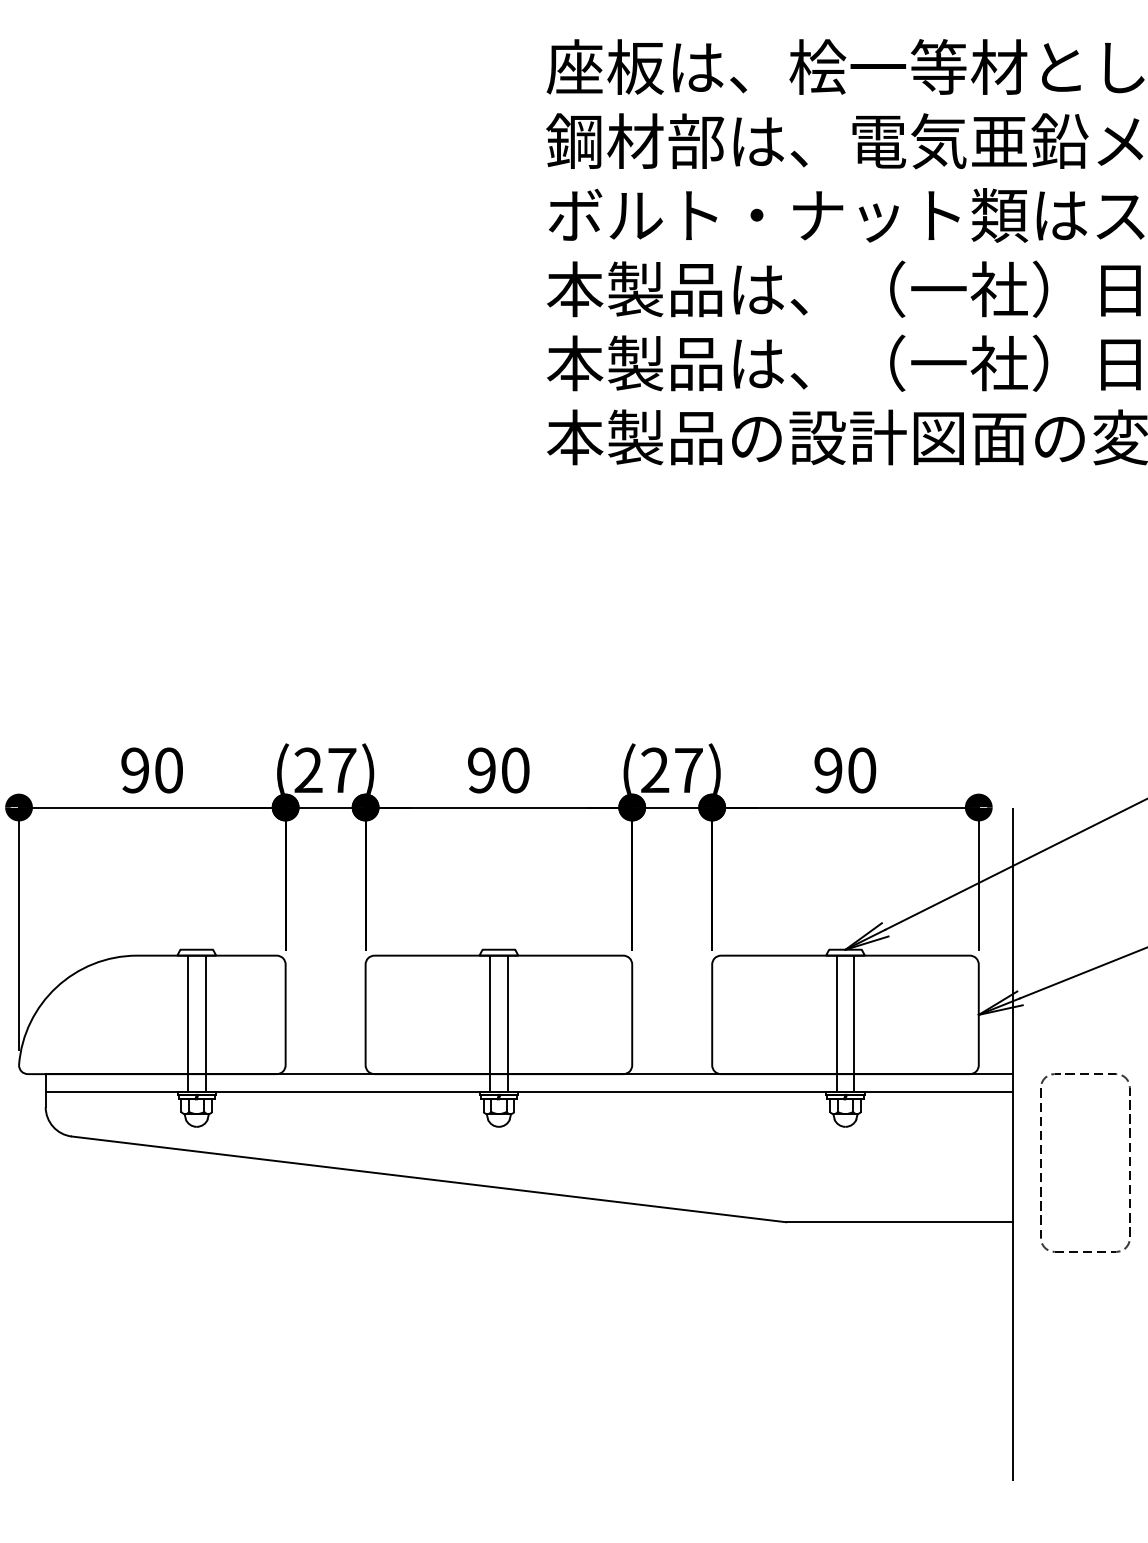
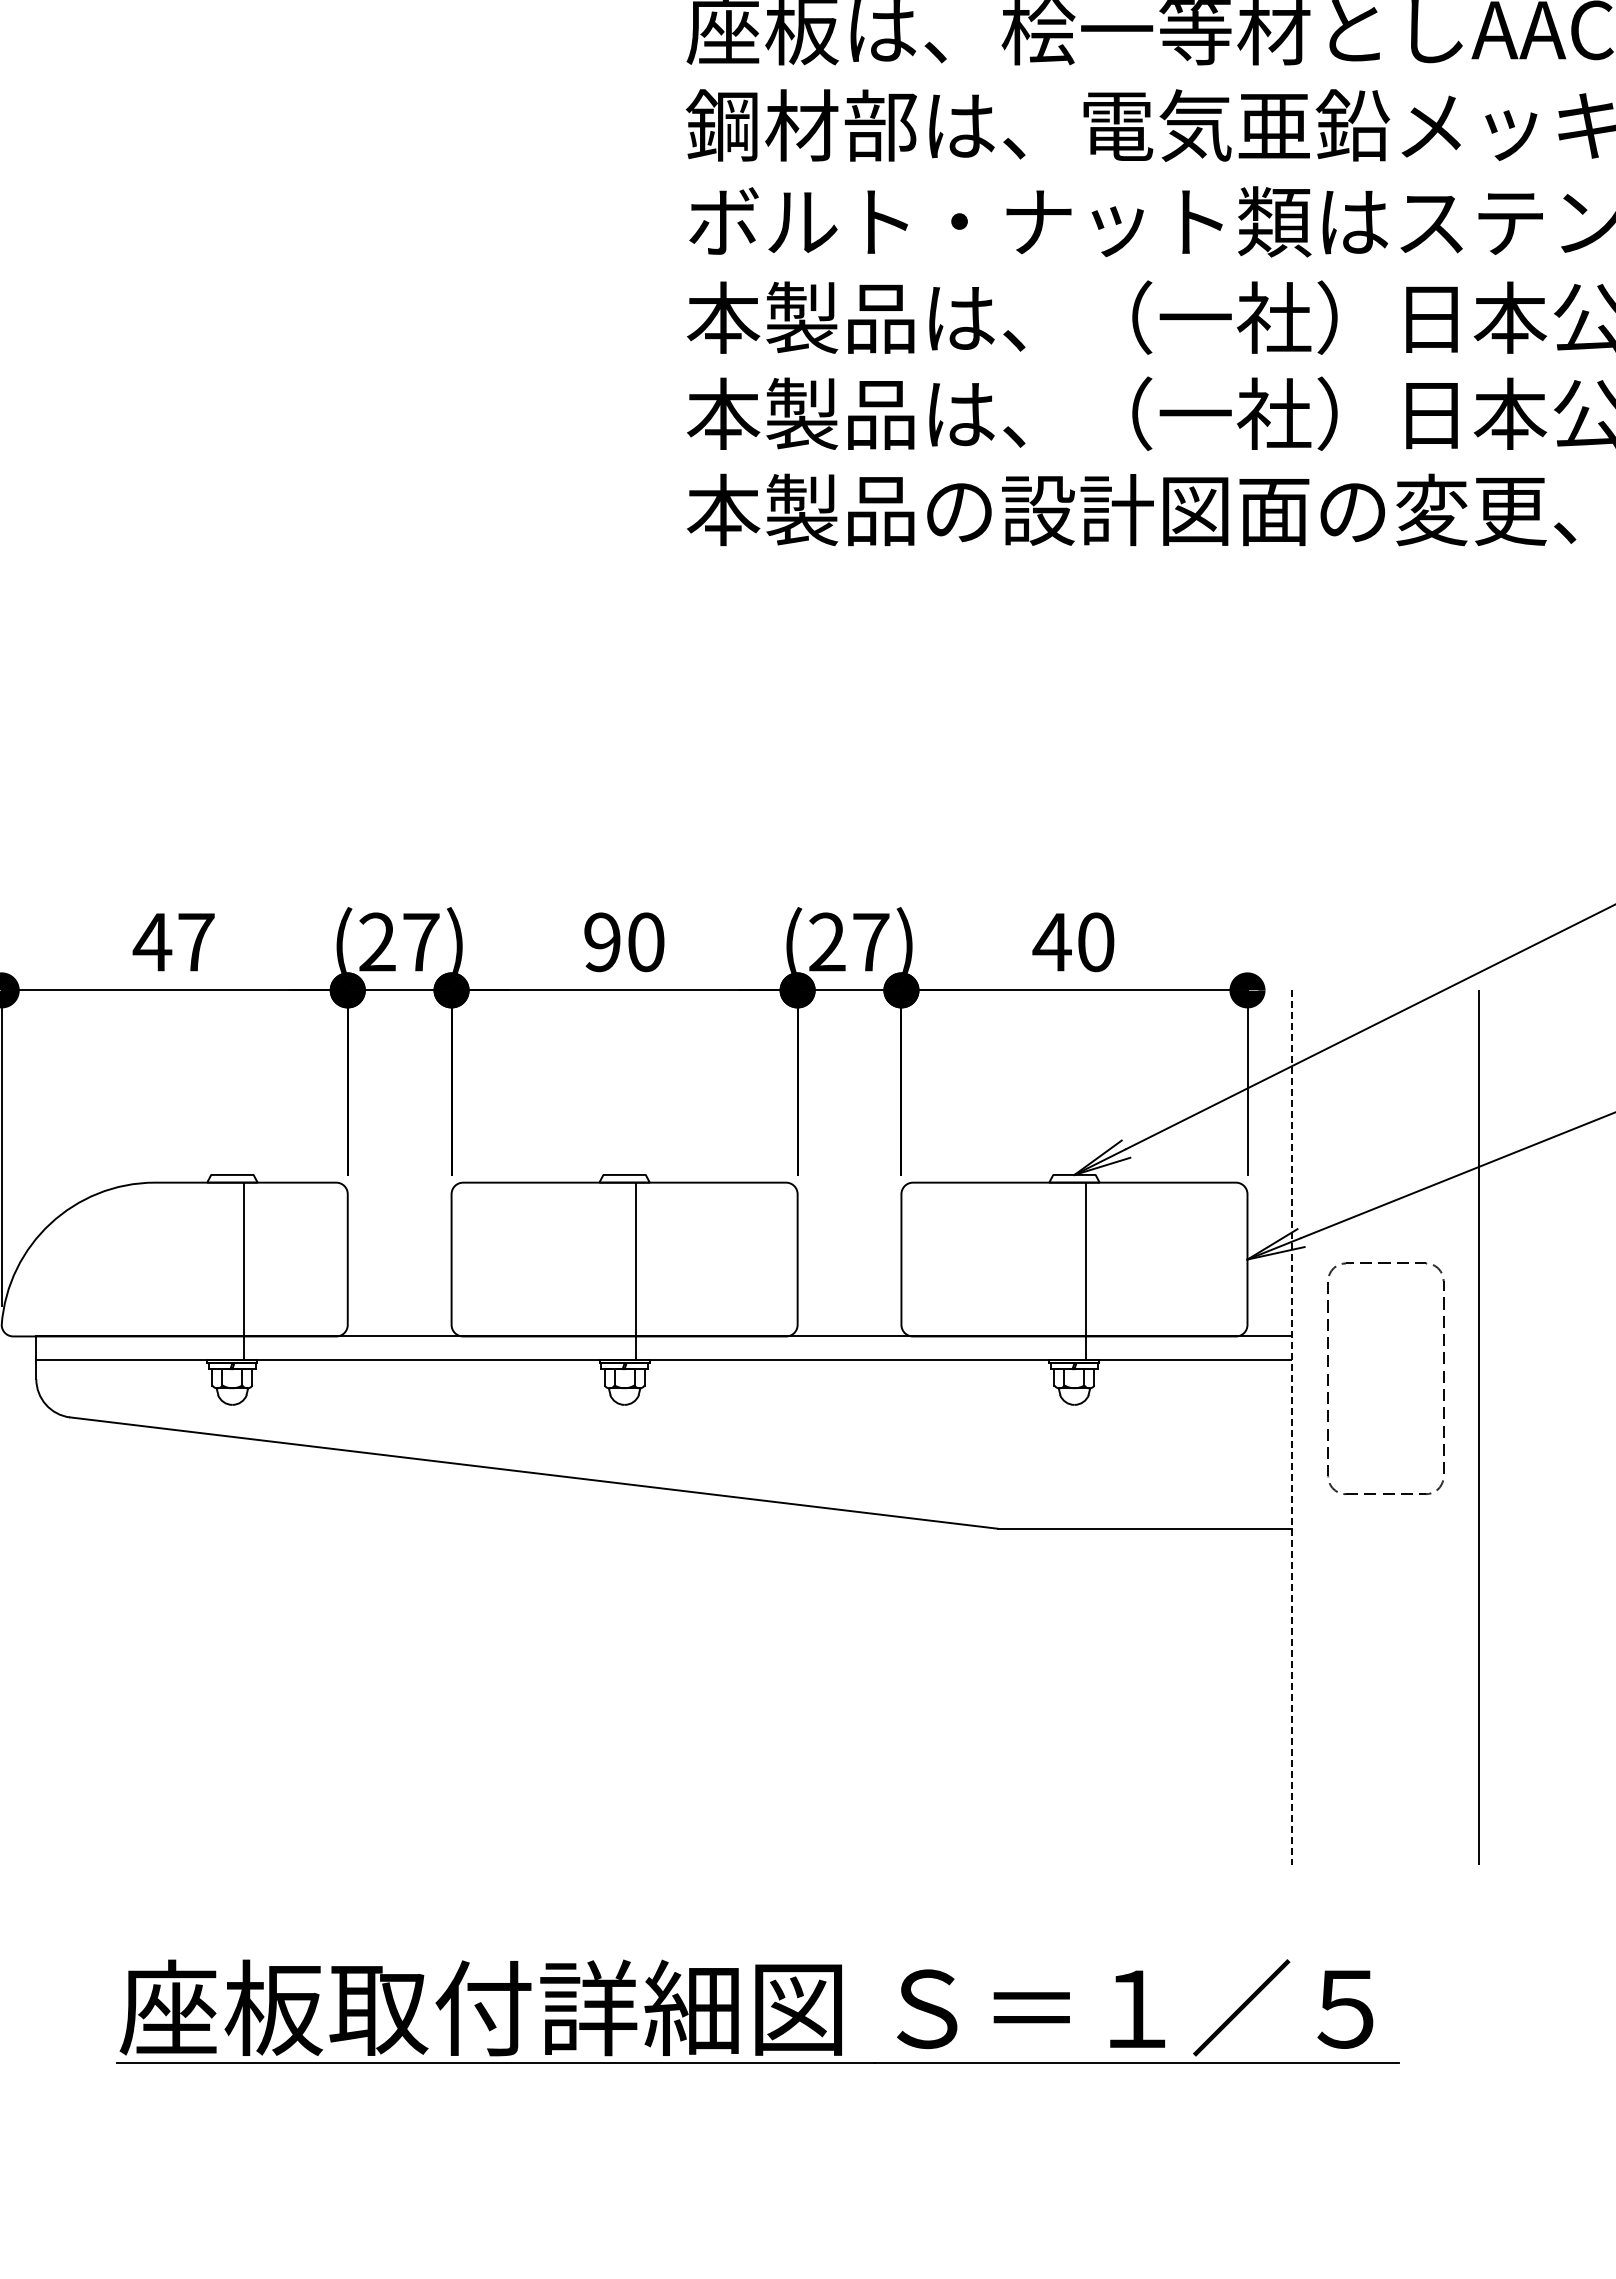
text: (151, 770) -> (173, 942), 90 -> 47
text: (827, 770) -> (1051, 942), 90 -> 40
line: (187, 1023) -> (220, 1270), removed
line: (490, 1023) -> (613, 1270), removed
line: (836, 1023) -> (1062, 1270), removed
line: (1013, 1145) -> (1292, 1428), solid -> dashed
part: (1041, 1162) -> (1328, 1378), moved

